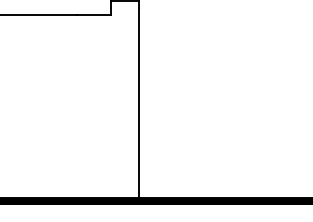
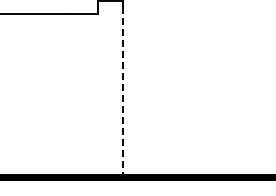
line: (138, 102) -> (122, 90), solid -> dashed

